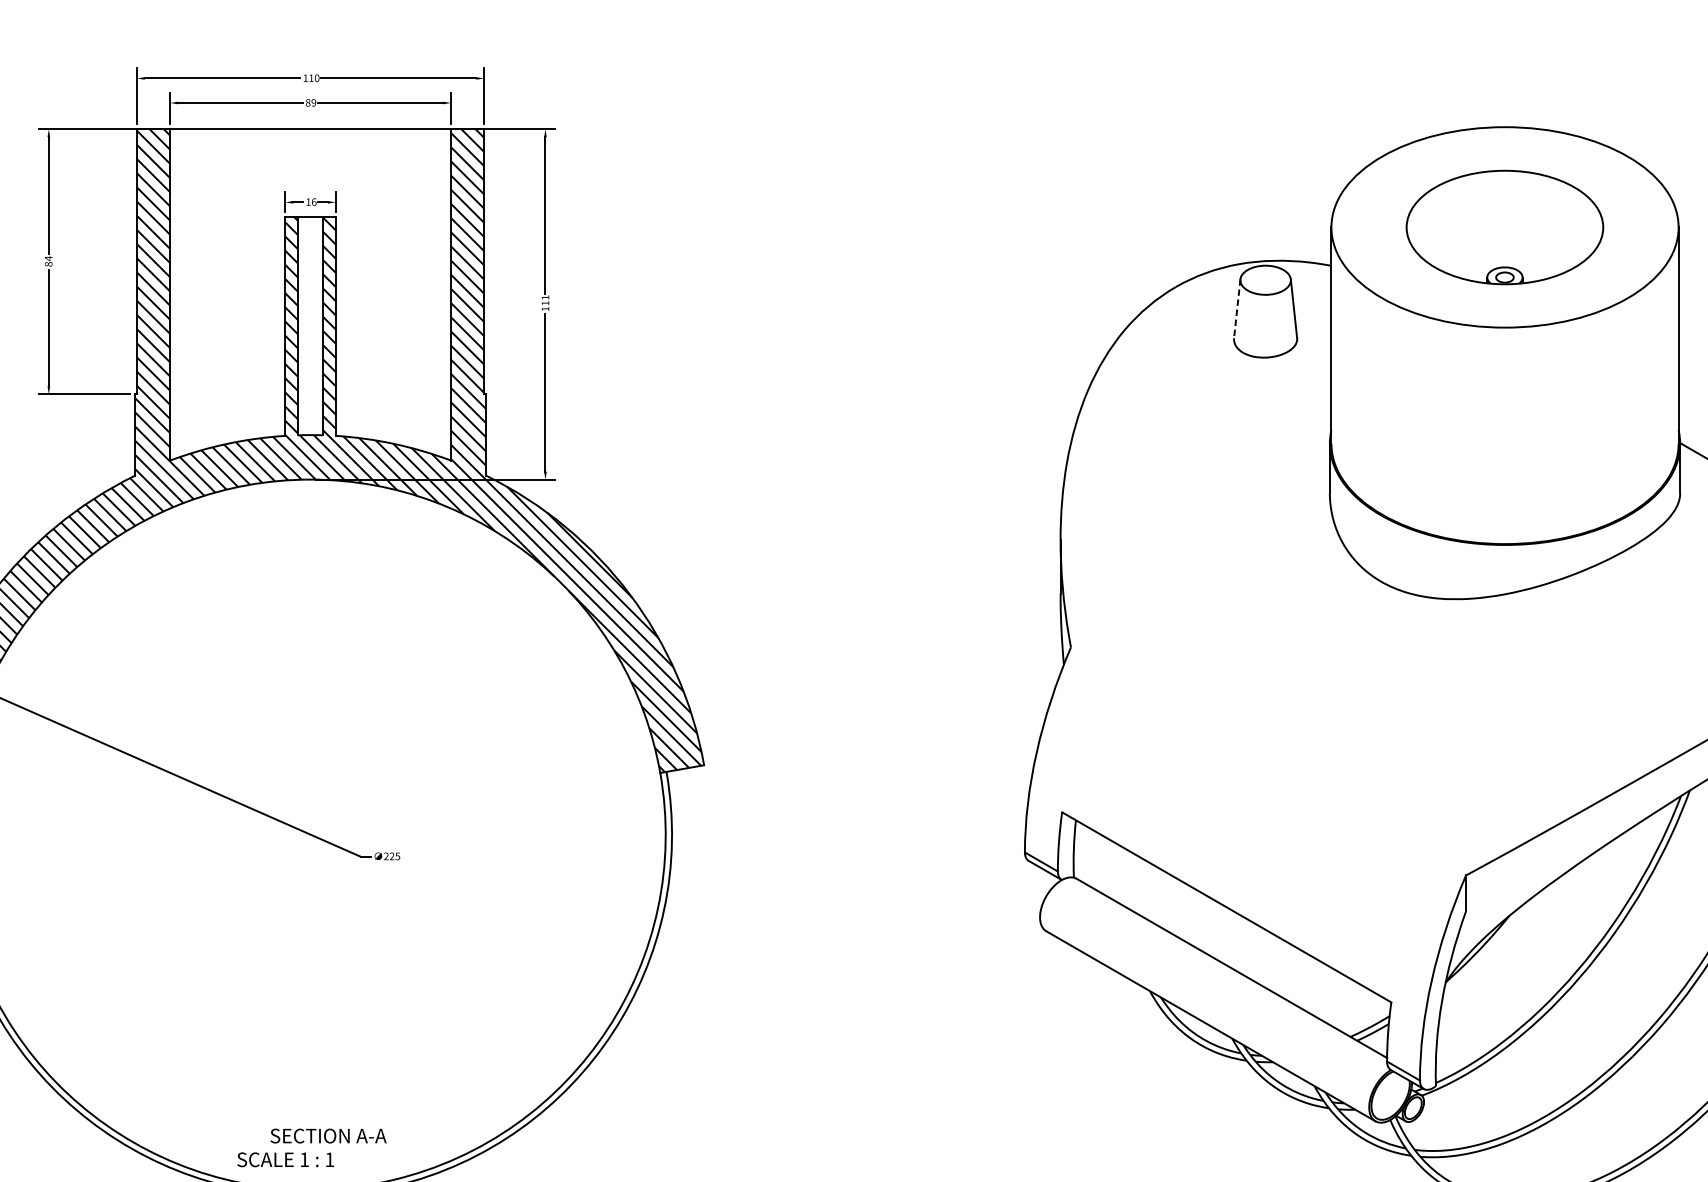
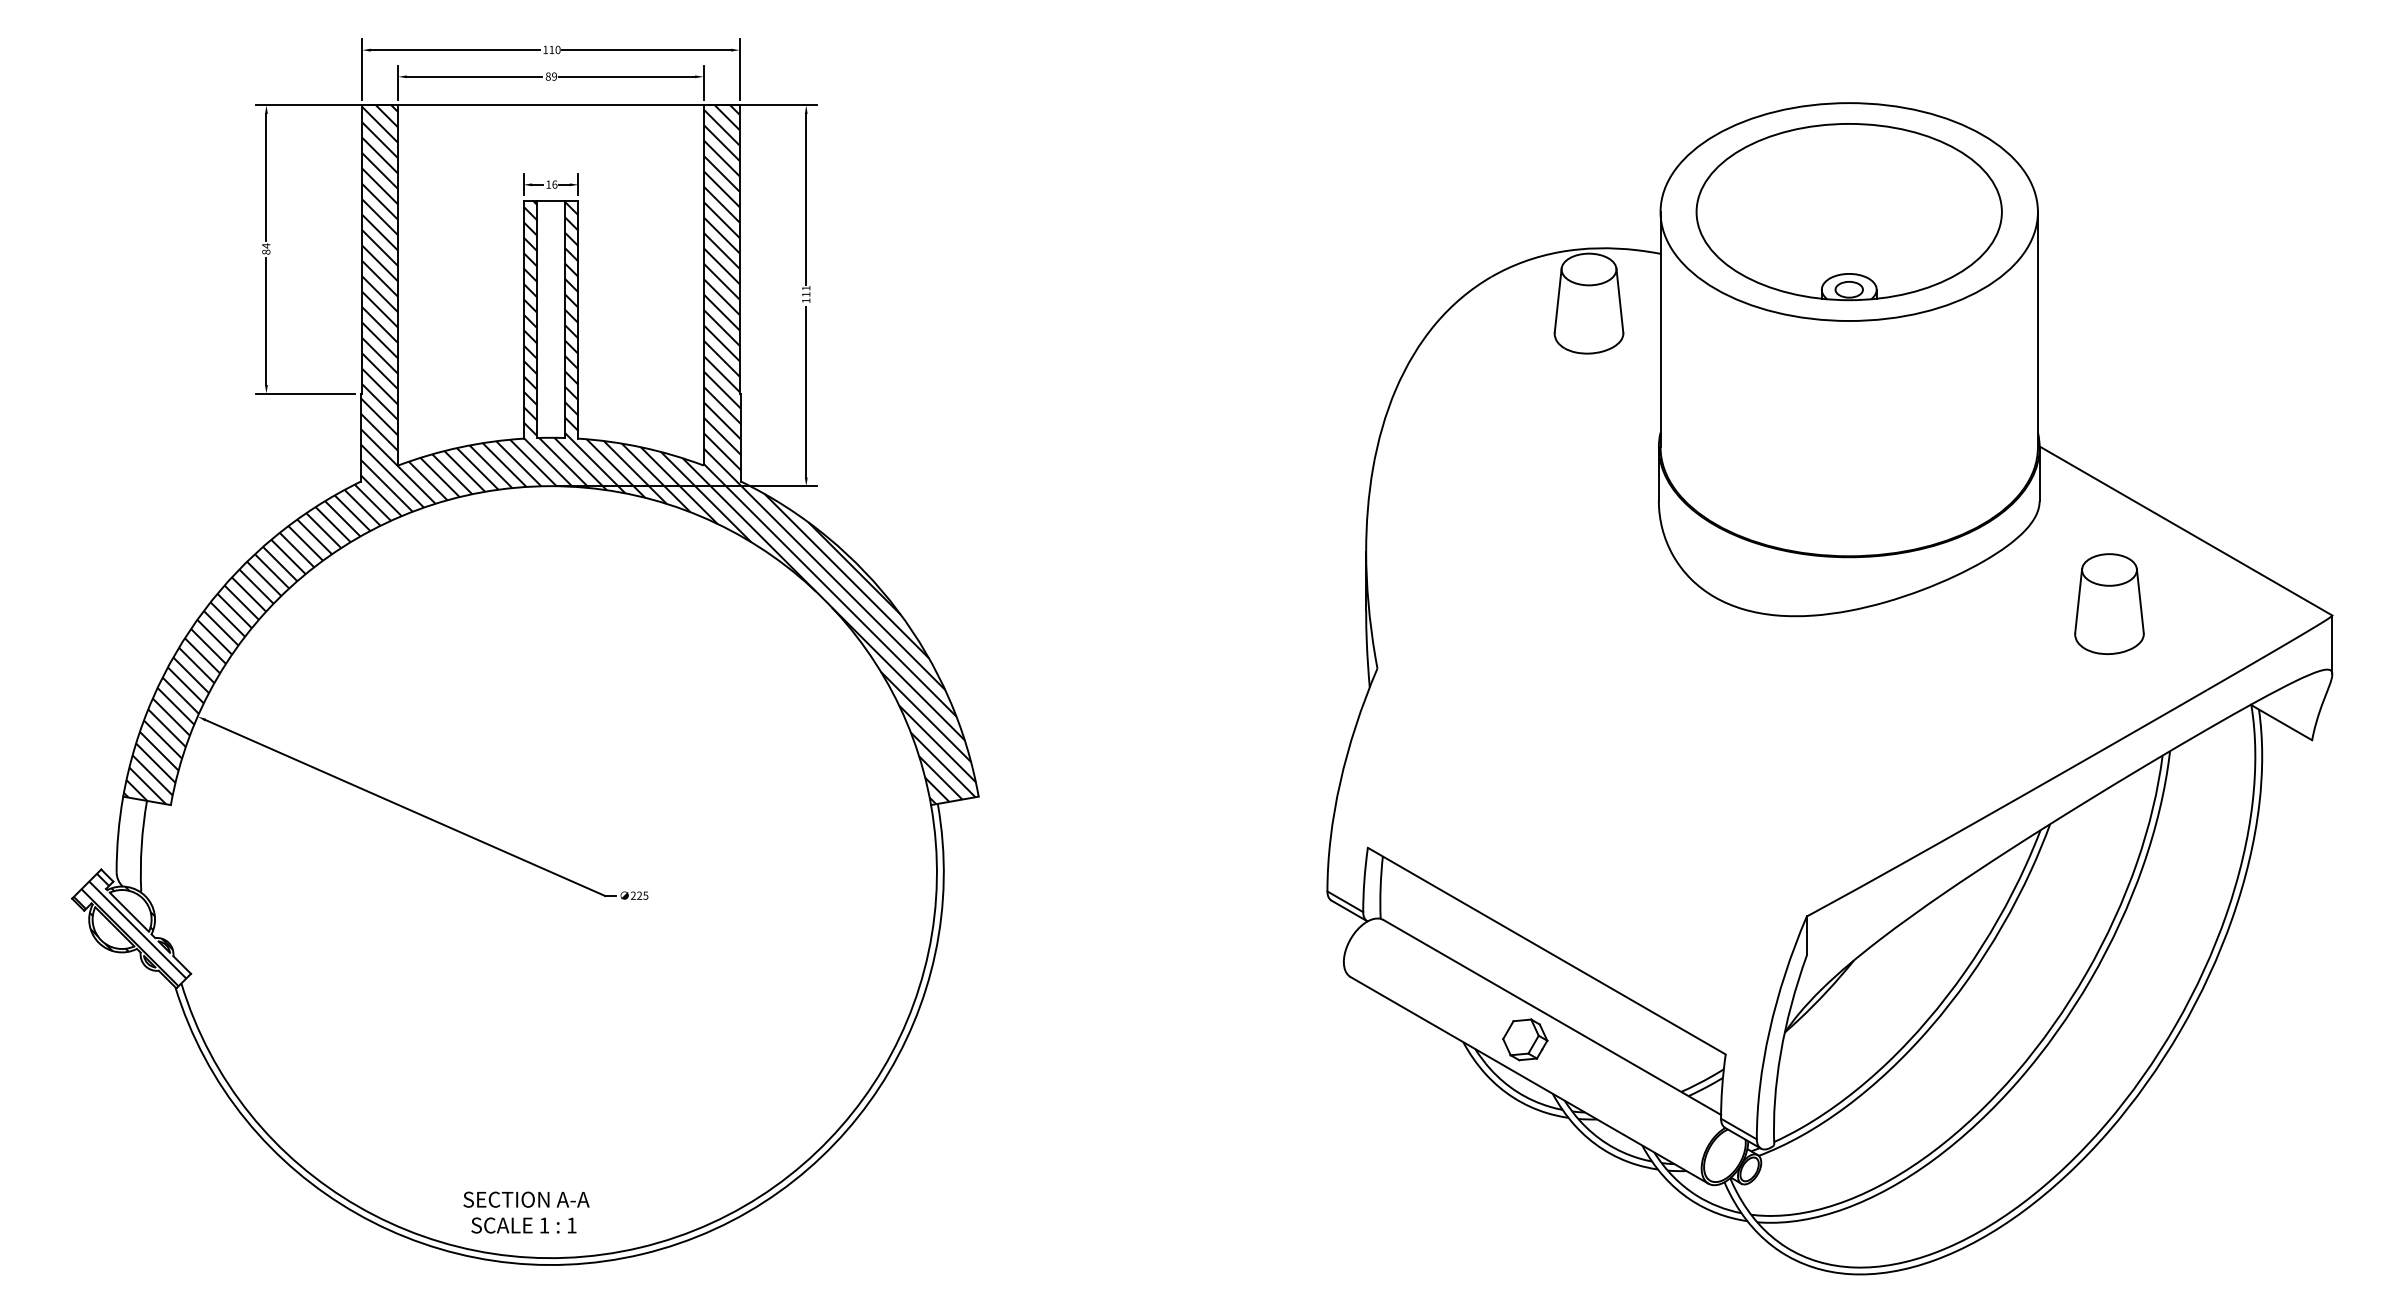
part: (1504, 227) -> (1848, 212), size x1.43
line: (1237, 309) -> (1558, 301), dashed -> solid
part: (1207, 988) -> (1525, 1039), added
text: (328, 1135) -> (526, 1199), moved

